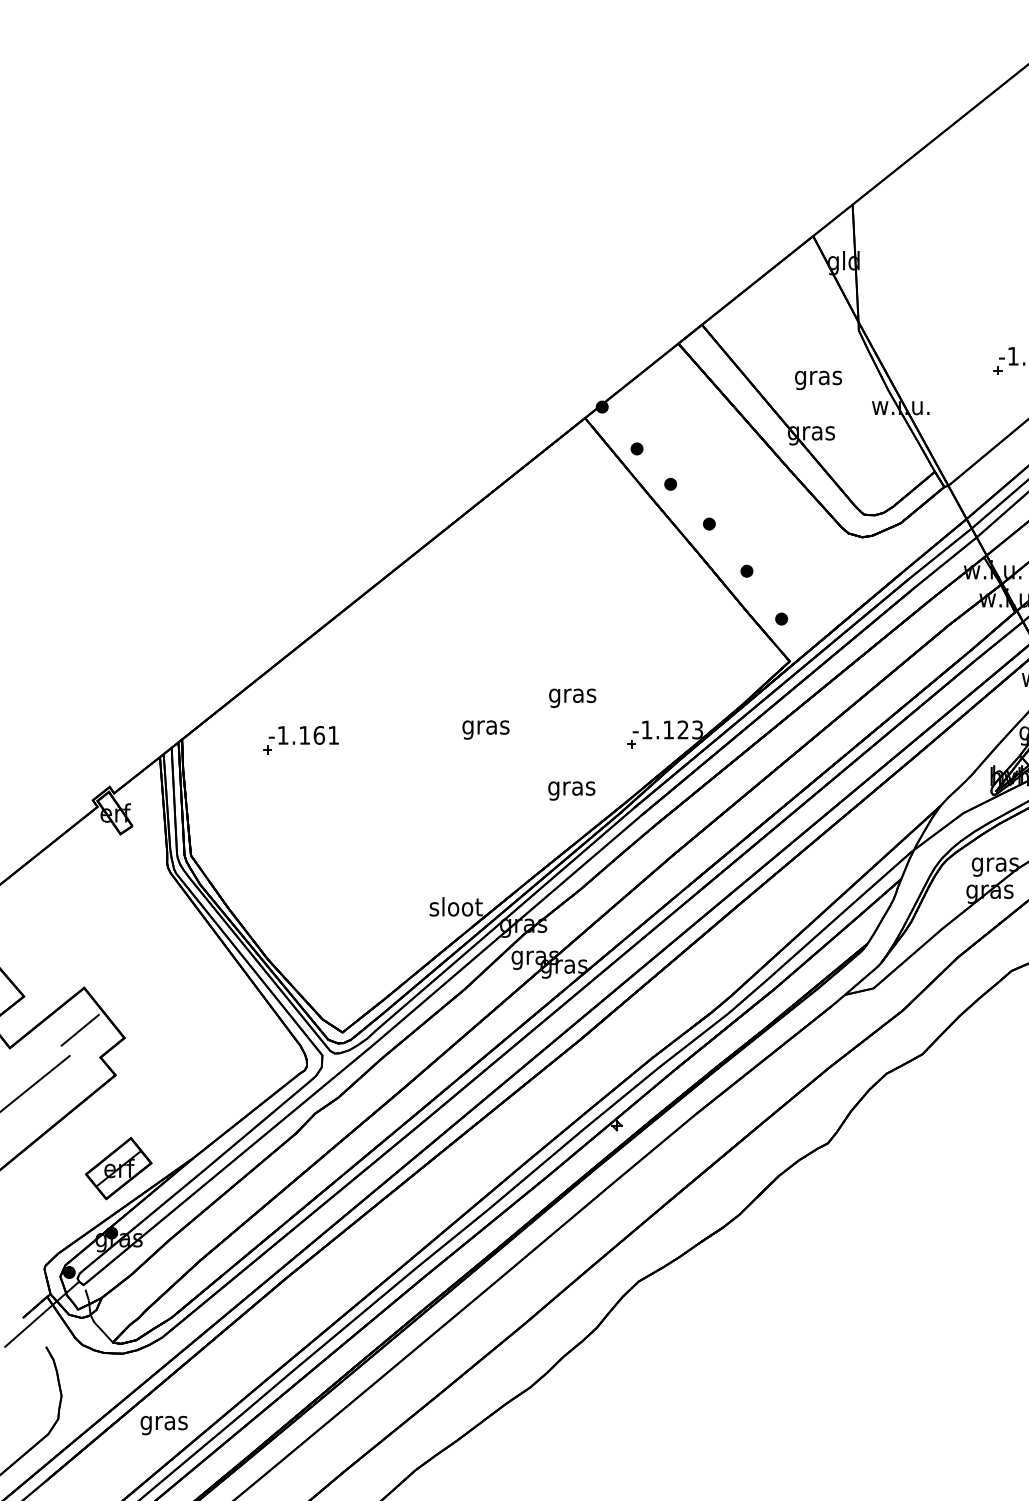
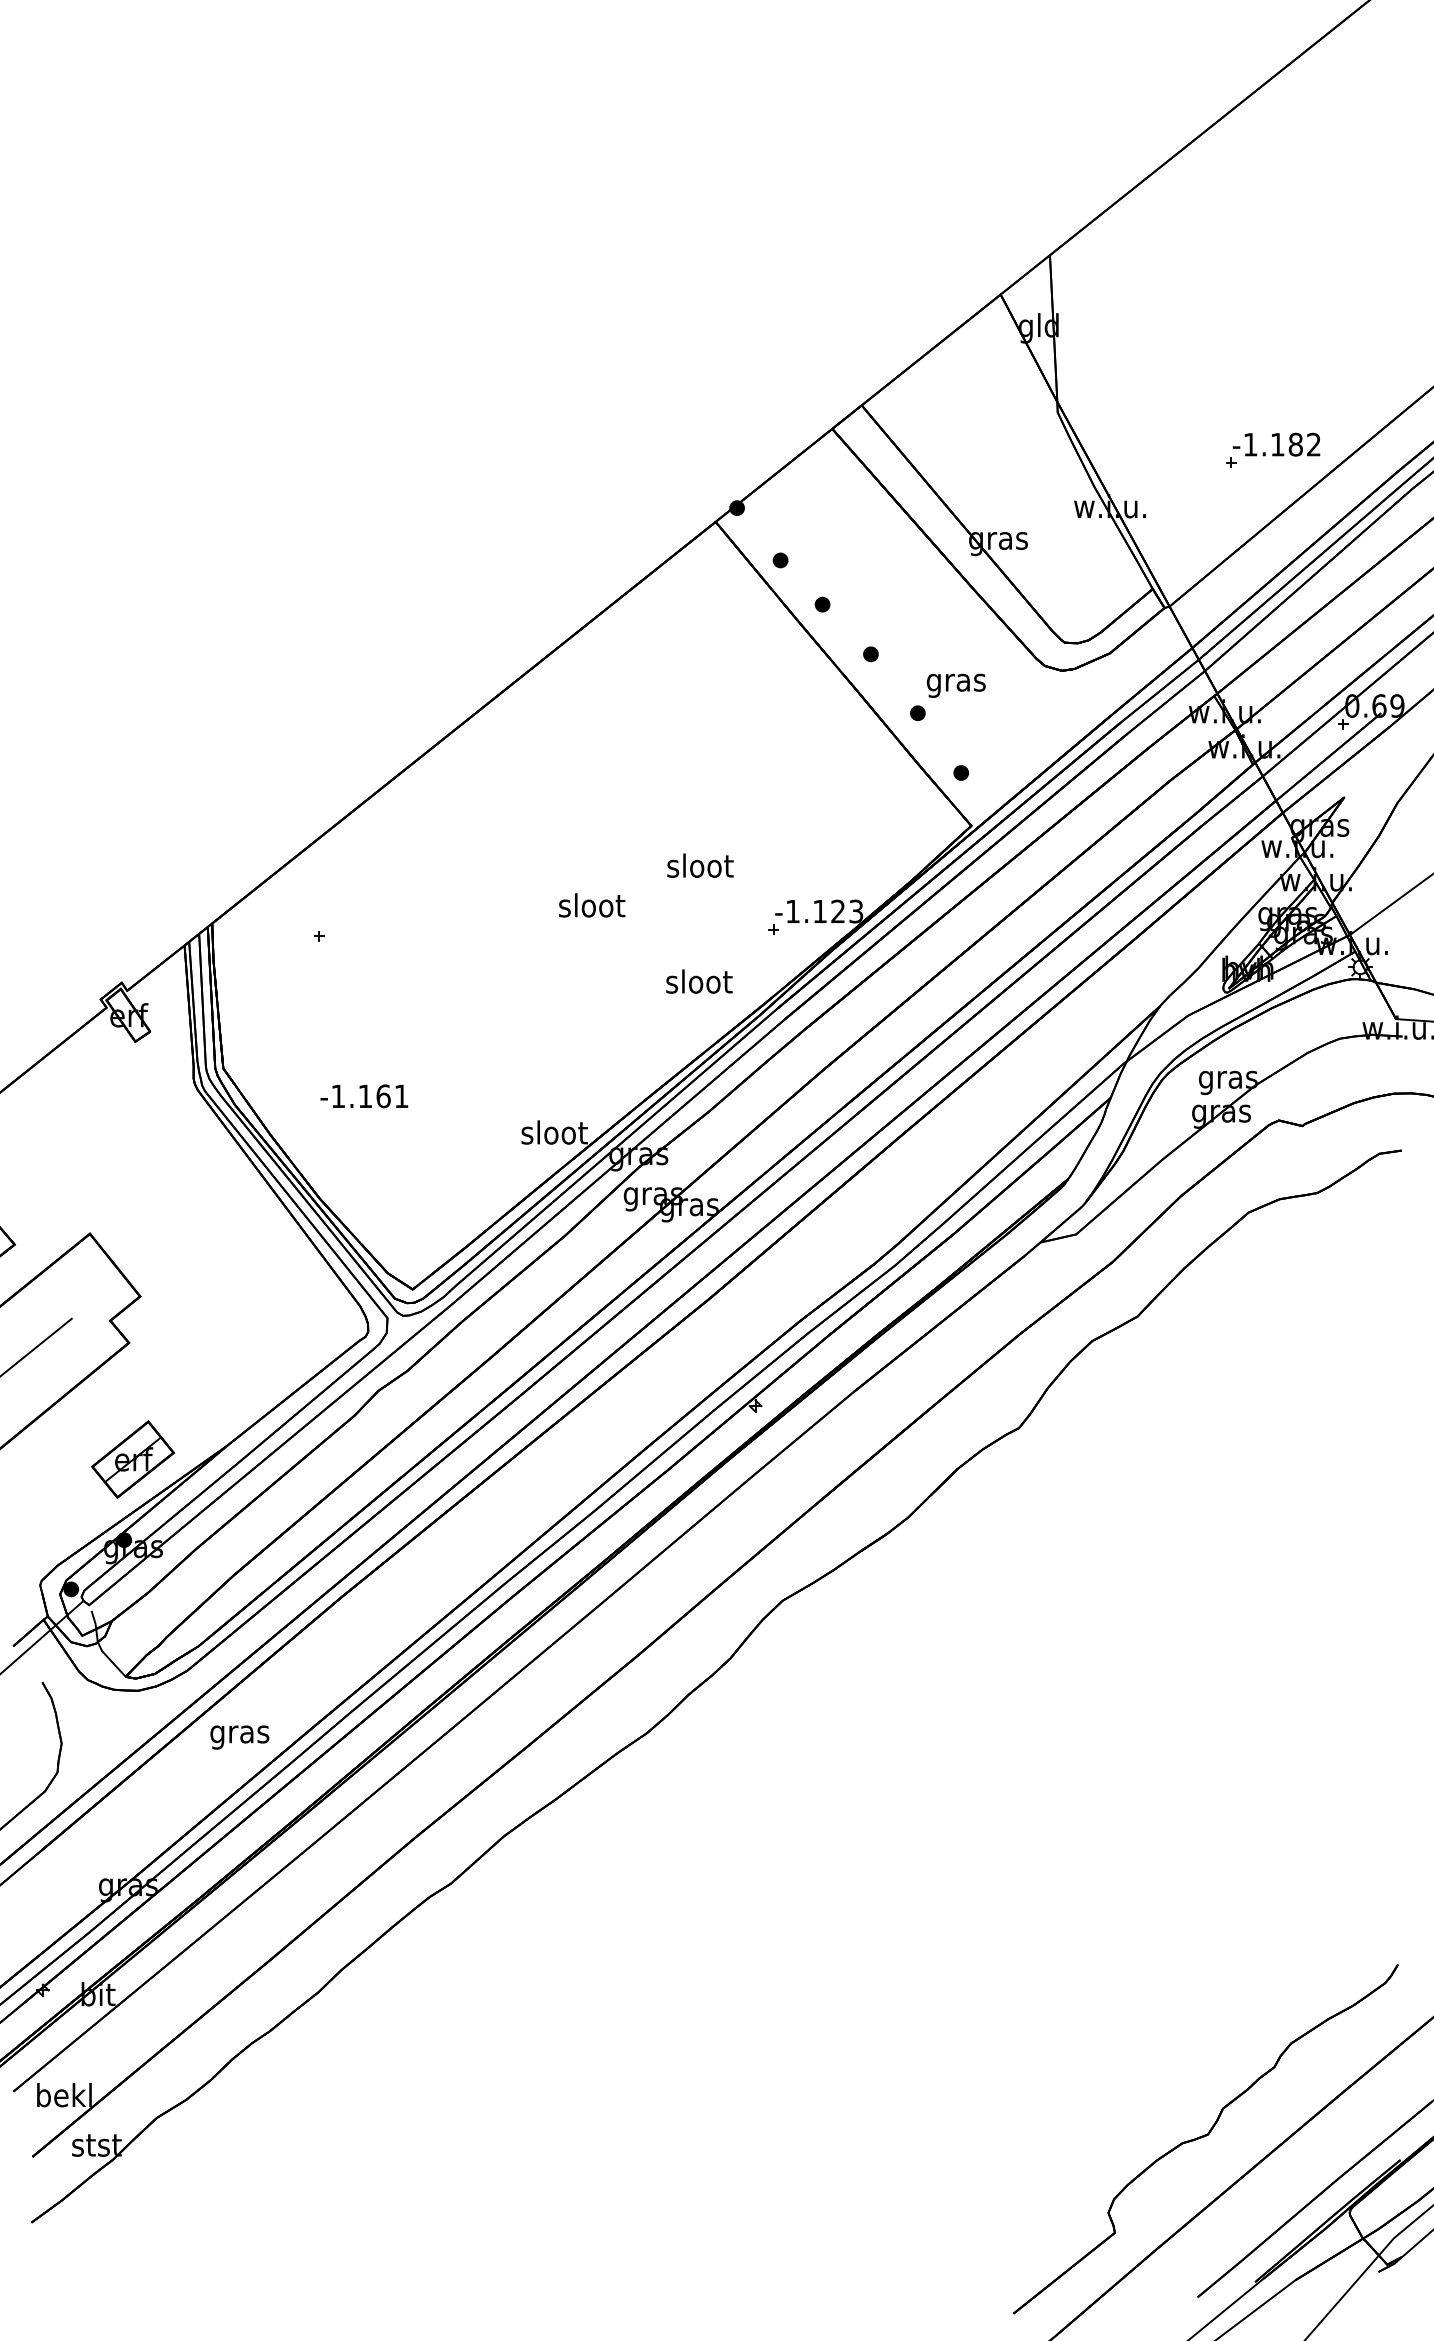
text: (817, 380) -> (955, 685), moved
text: (572, 695) -> (700, 868), gras -> sloot
text: (486, 727) -> (592, 908), gras -> sloot
text: (304, 735) -> (364, 1096), moved
text: (572, 788) -> (699, 984), gras -> sloot
line: (79, 1030) -> (84, 1286), removed
text: (163, 1425) -> (239, 1737), moved

